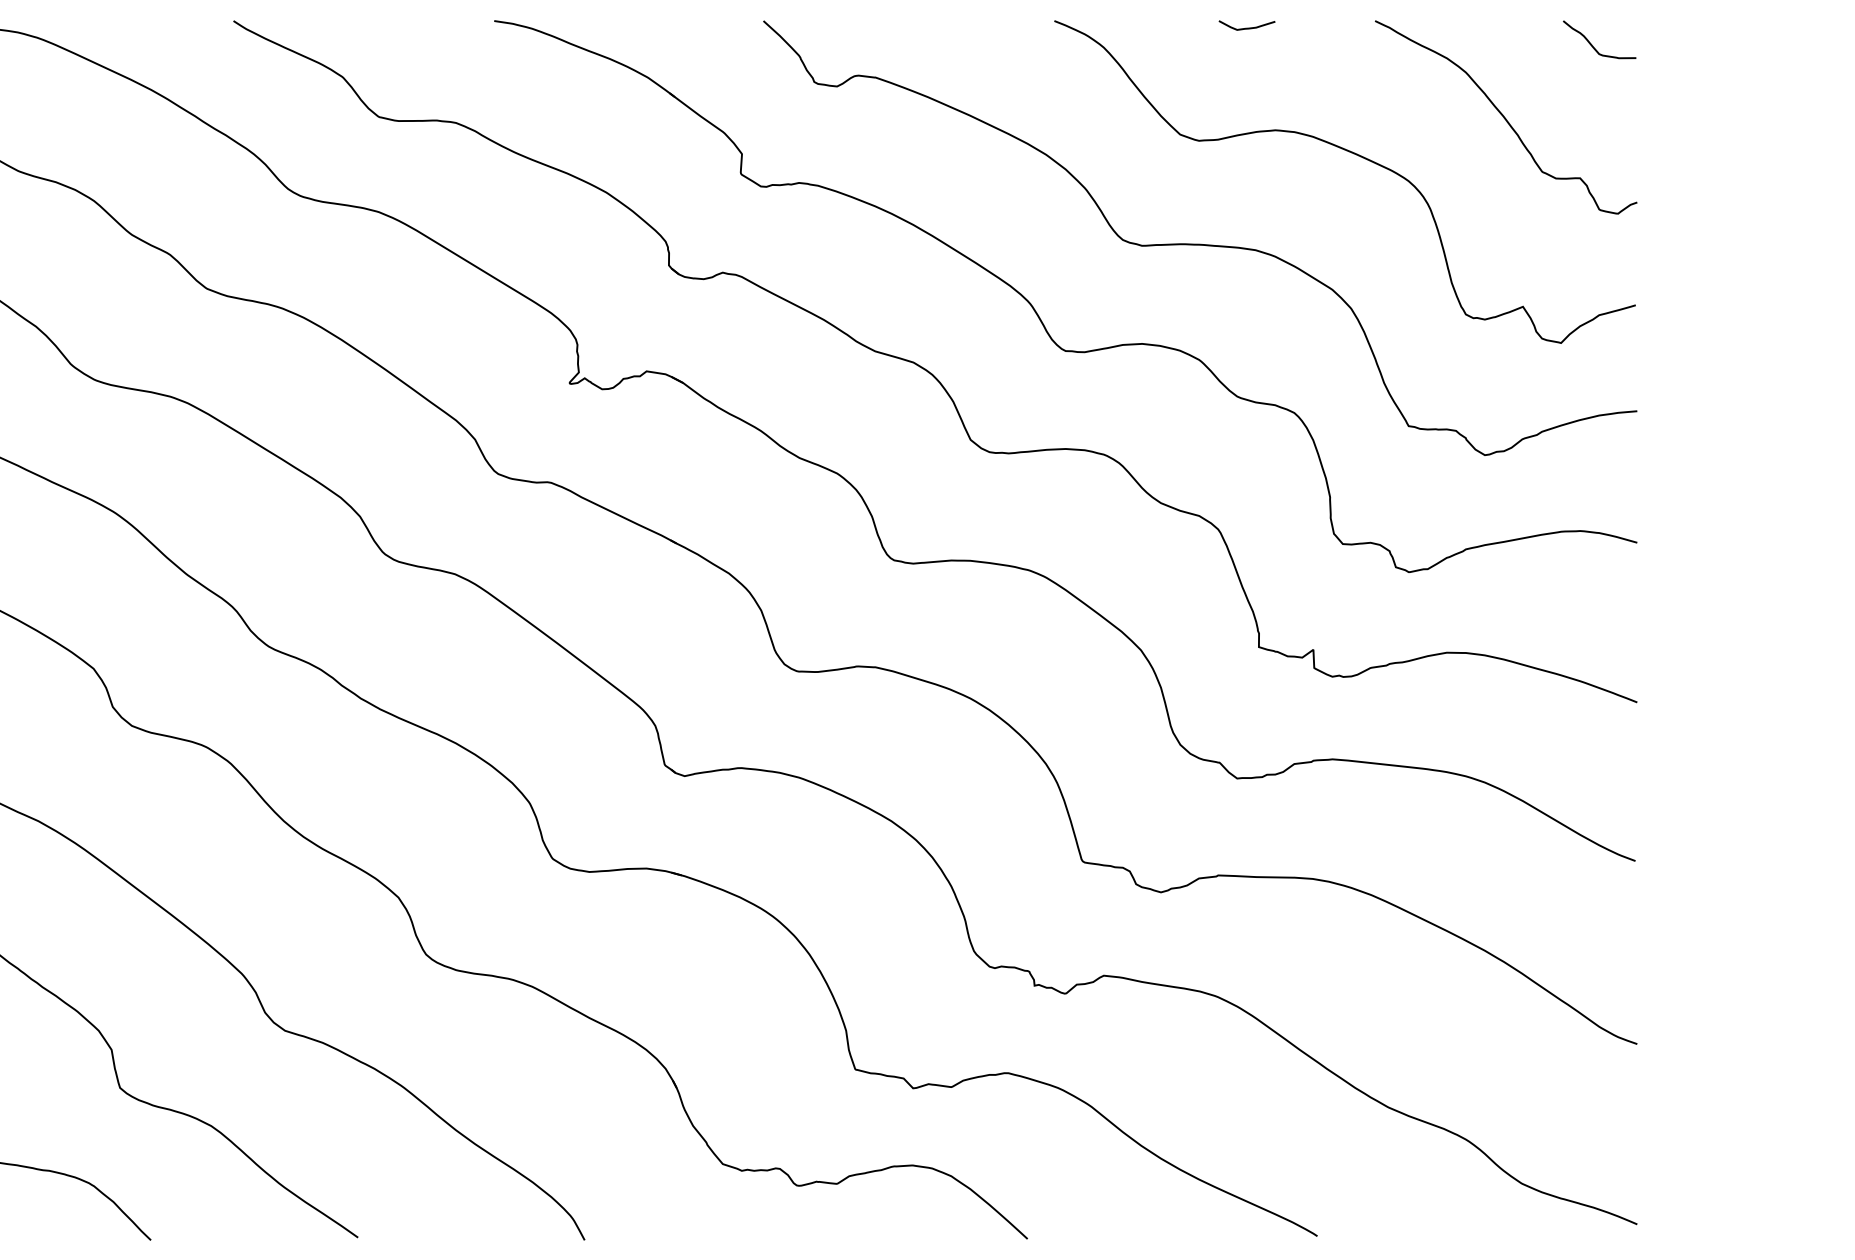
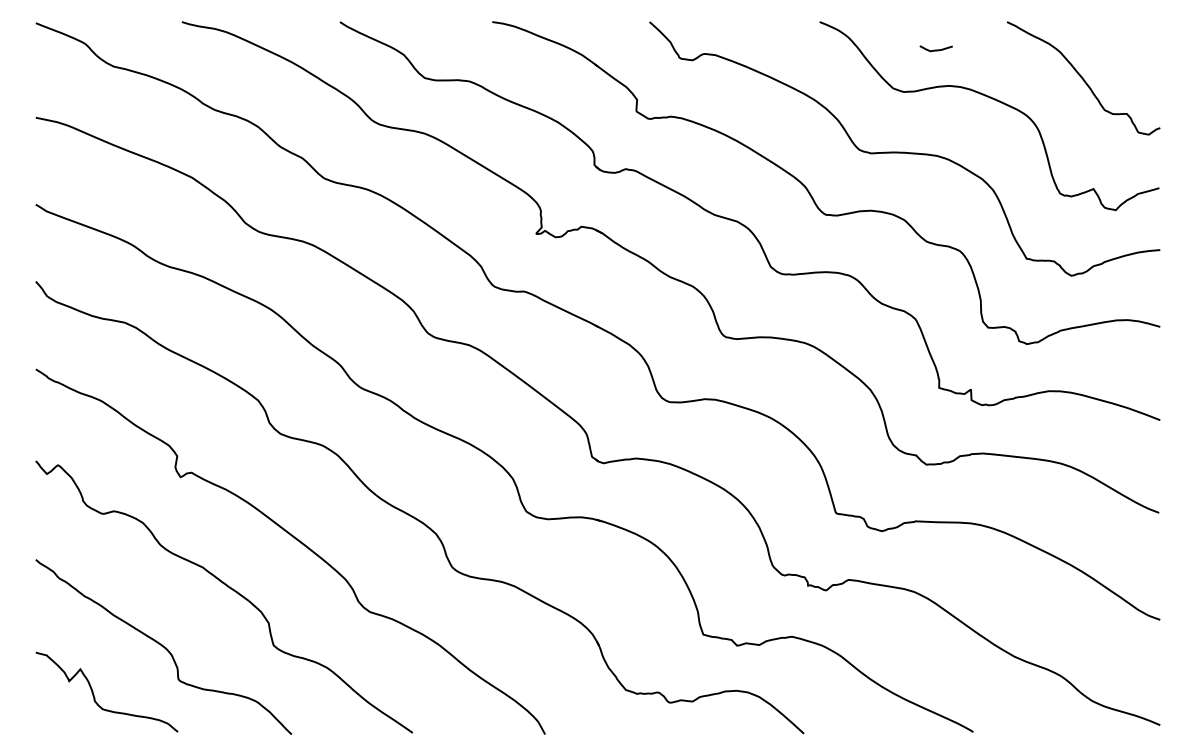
curve: (1245, 26) -> (935, 49), moved
curve: (1593, 44) -> (1134, 35), removed

